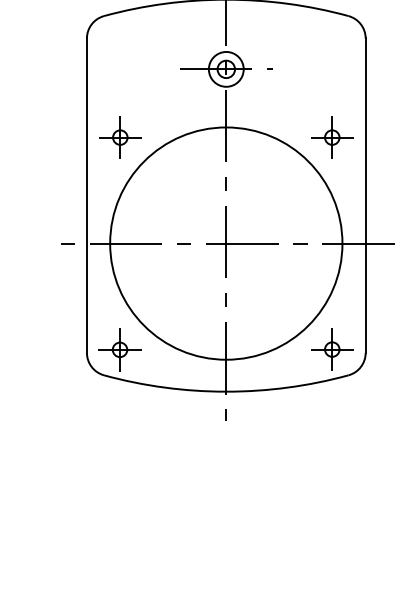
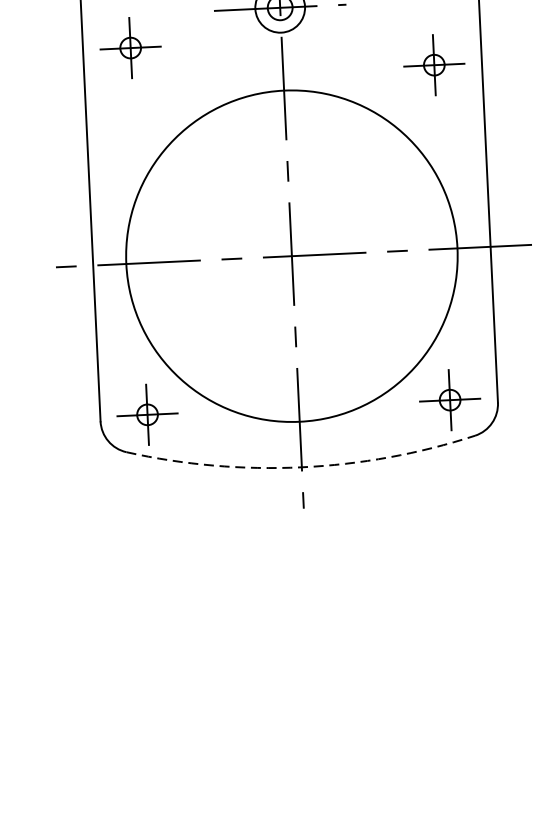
part: (120, 137) -> (130, 47), moved
part: (332, 137) -> (434, 65), moved
arc: (226, 391) -> (302, 467), solid -> dashed

